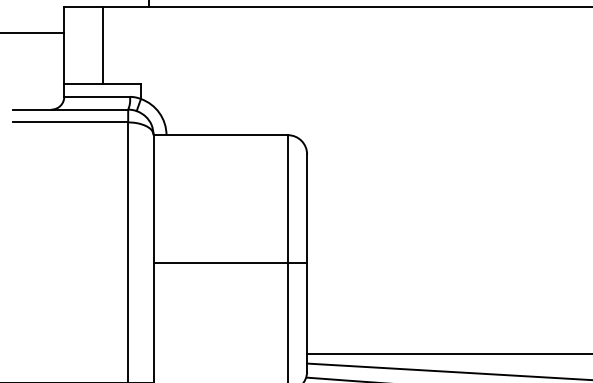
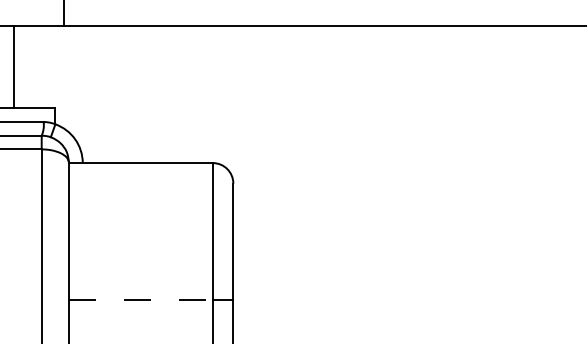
line: (221, 263) -> (141, 300), solid -> dashed

